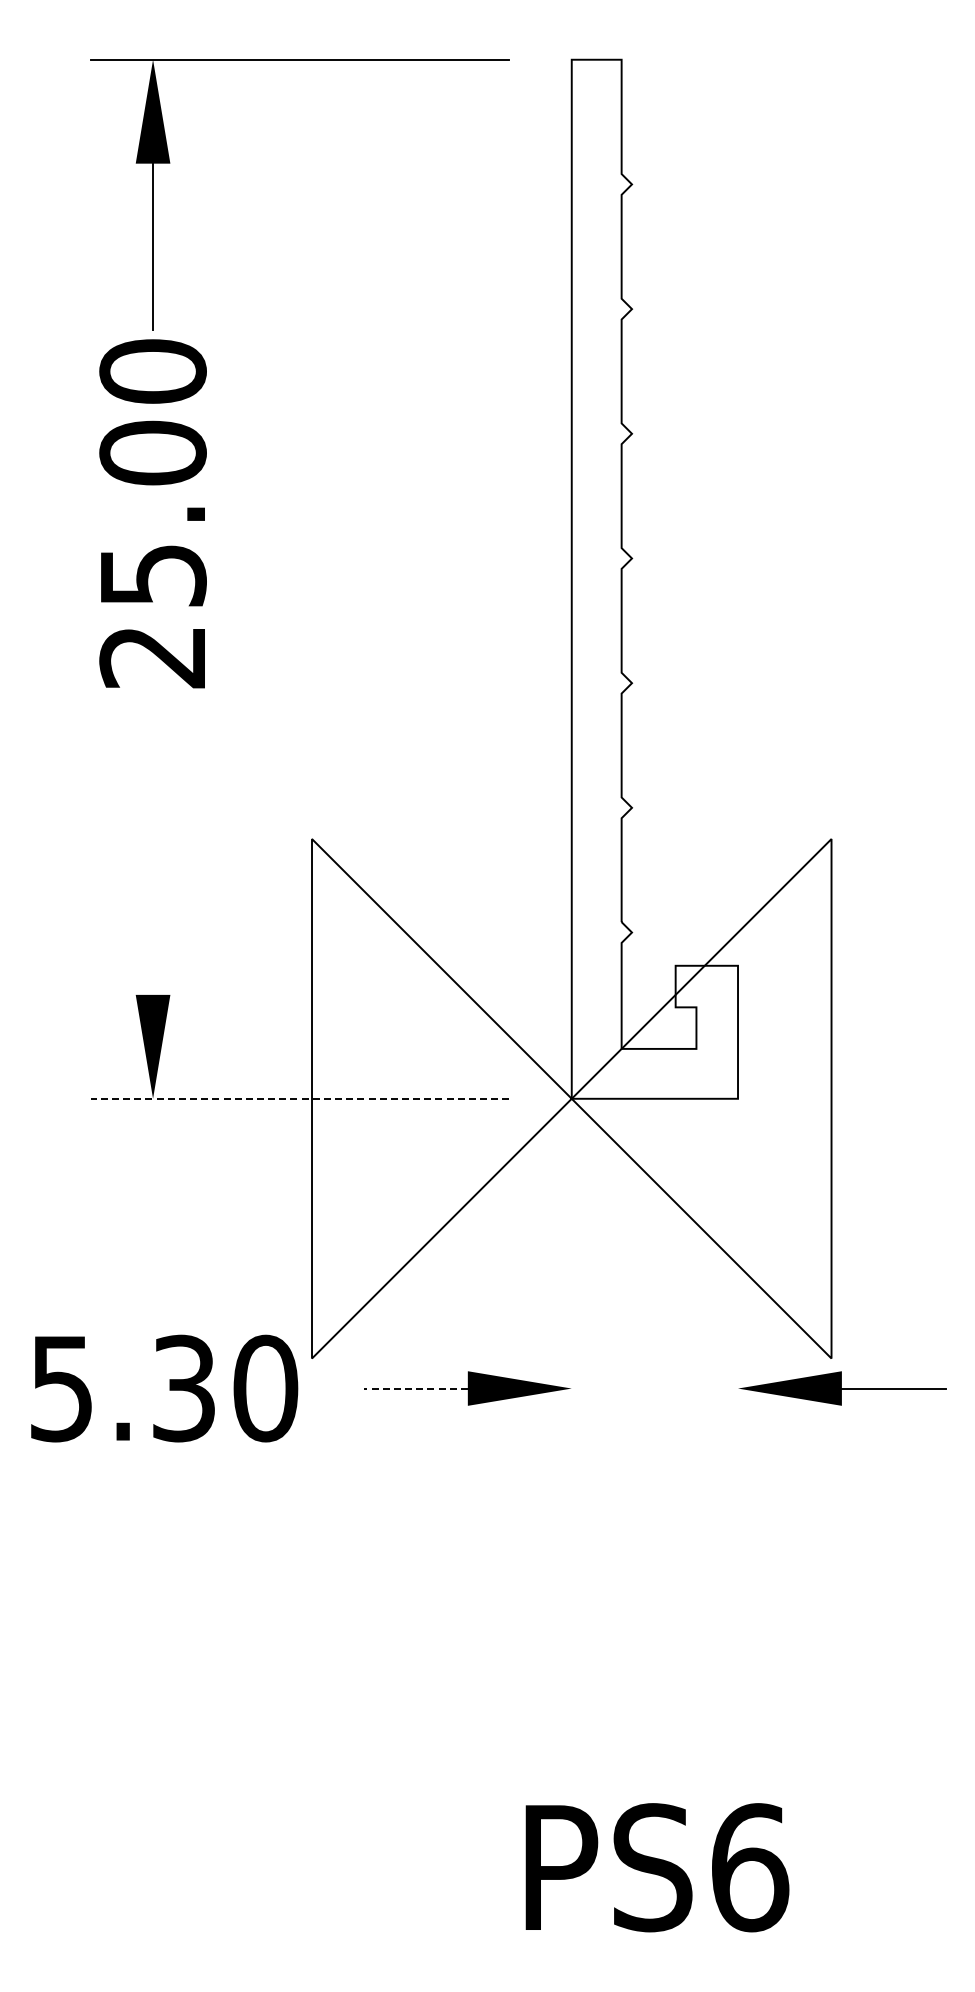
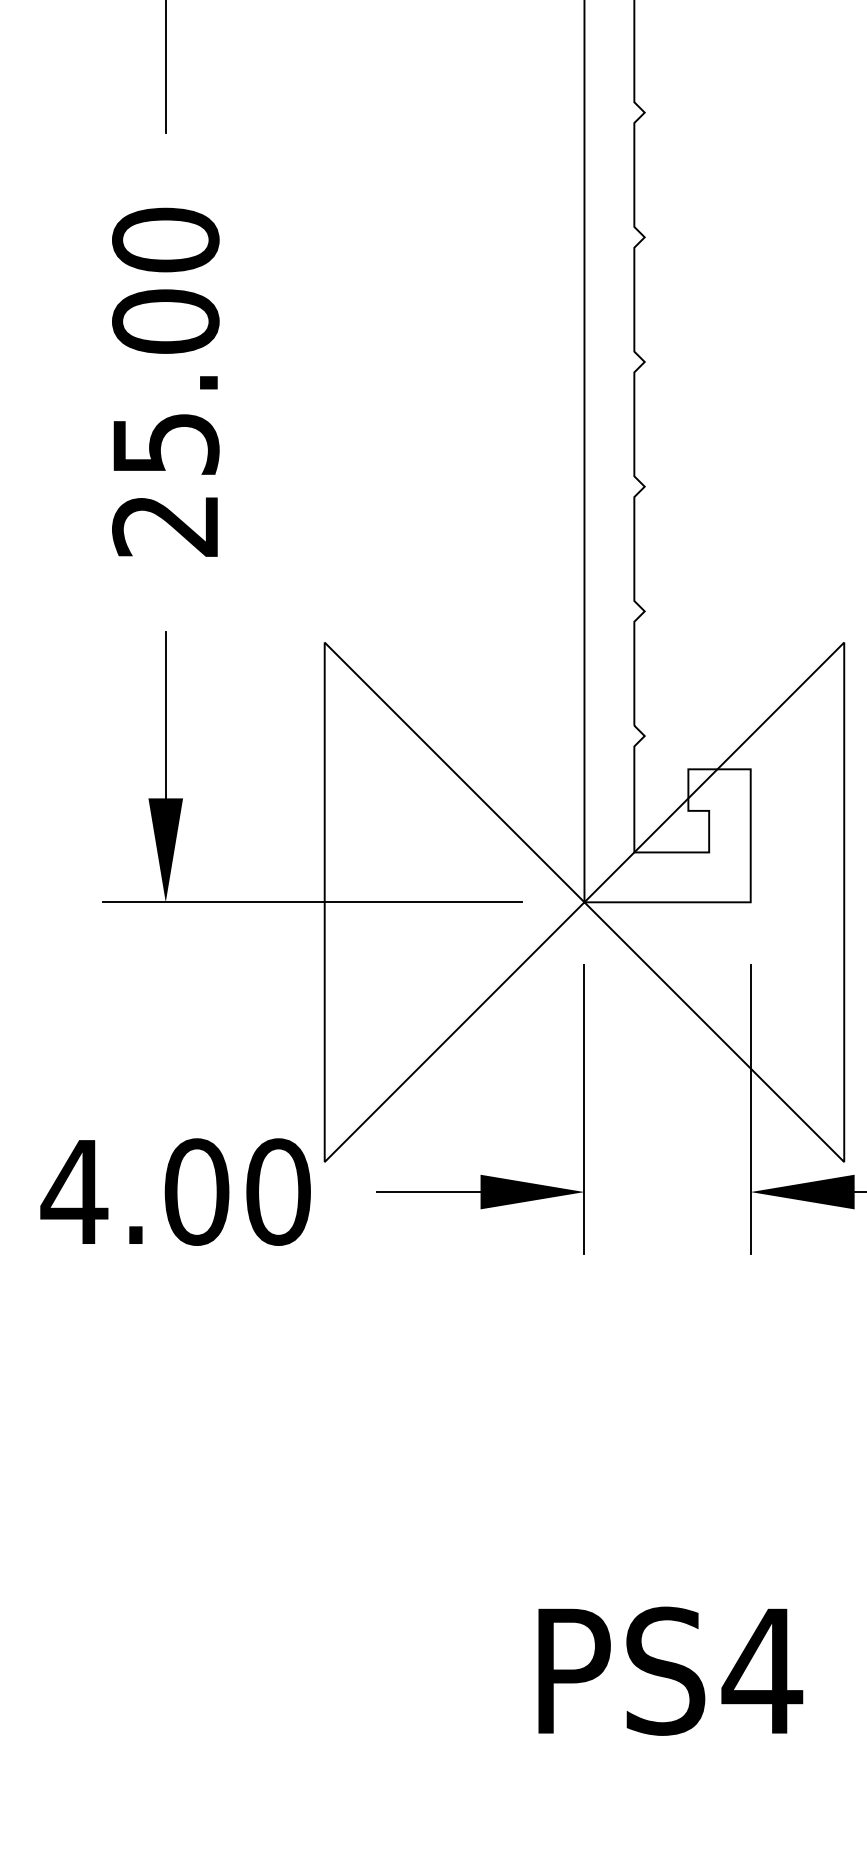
text: (152, 513) -> (165, 382), moved
line: (153, 911) -> (166, 715), added
line: (299, 1098) -> (312, 902), dashed -> solid
line: (571, 1305) -> (584, 1109), added
line: (738, 1305) -> (751, 1109), added
text: (121, 1388) -> (134, 1192), 5.30 -> 4.00
line: (415, 1388) -> (428, 1192), dashed -> solid
text: (749, 1867) -> (762, 1671), PS6 -> PS4

